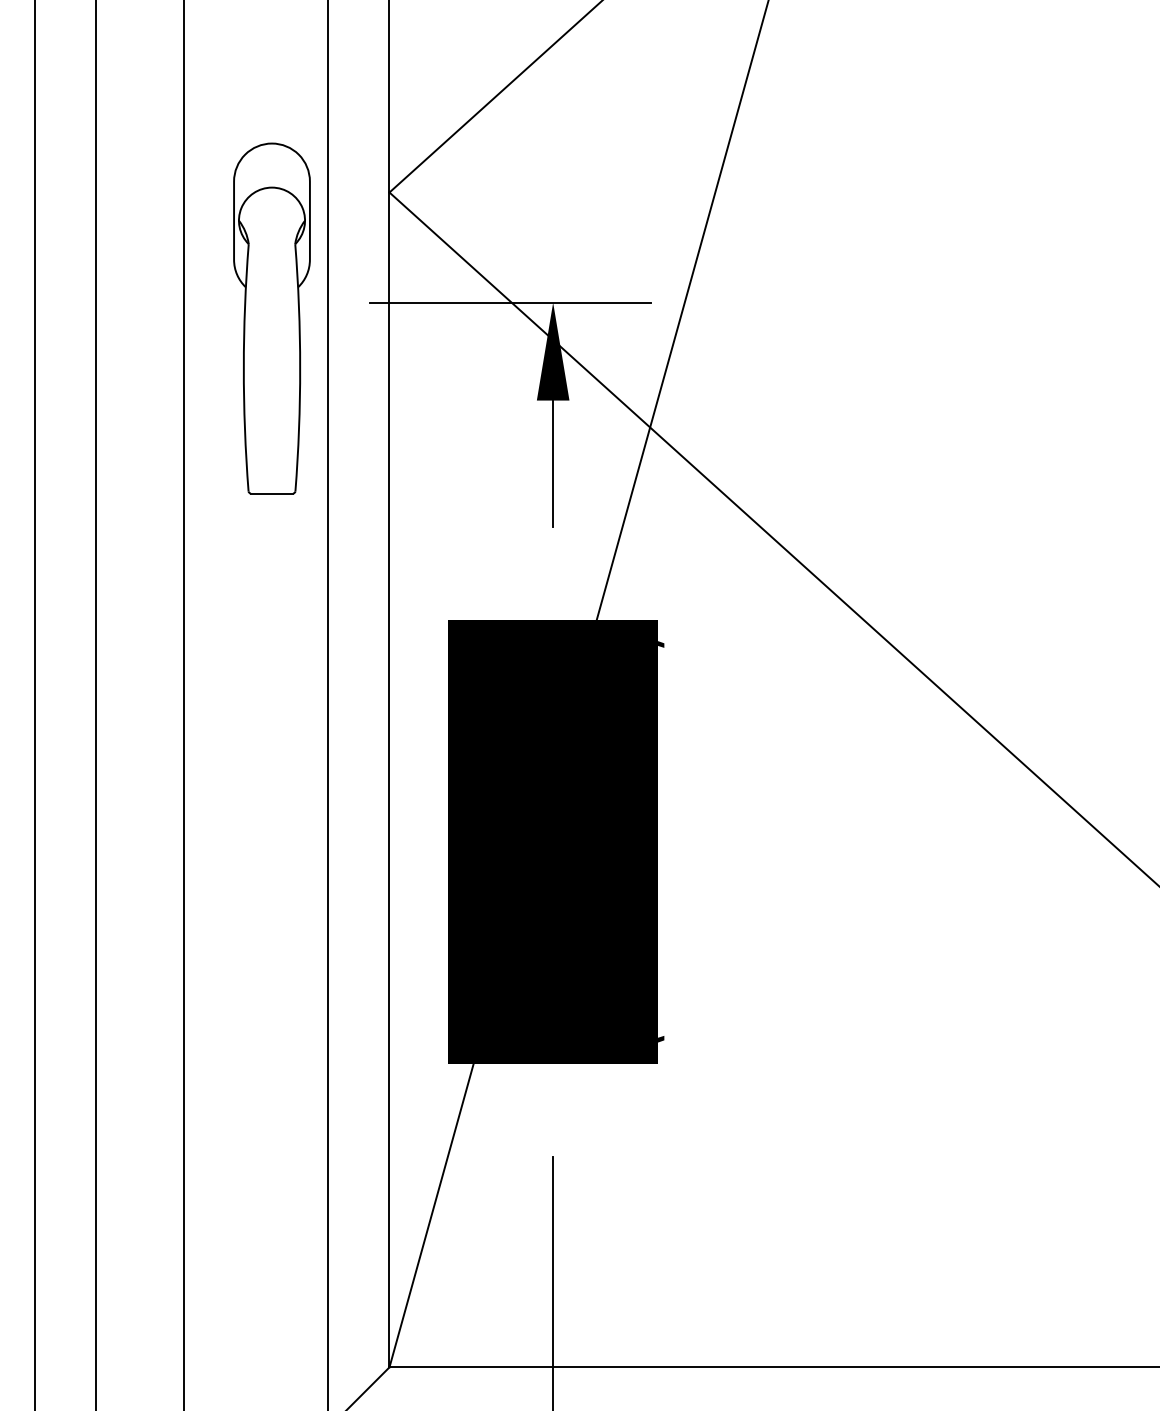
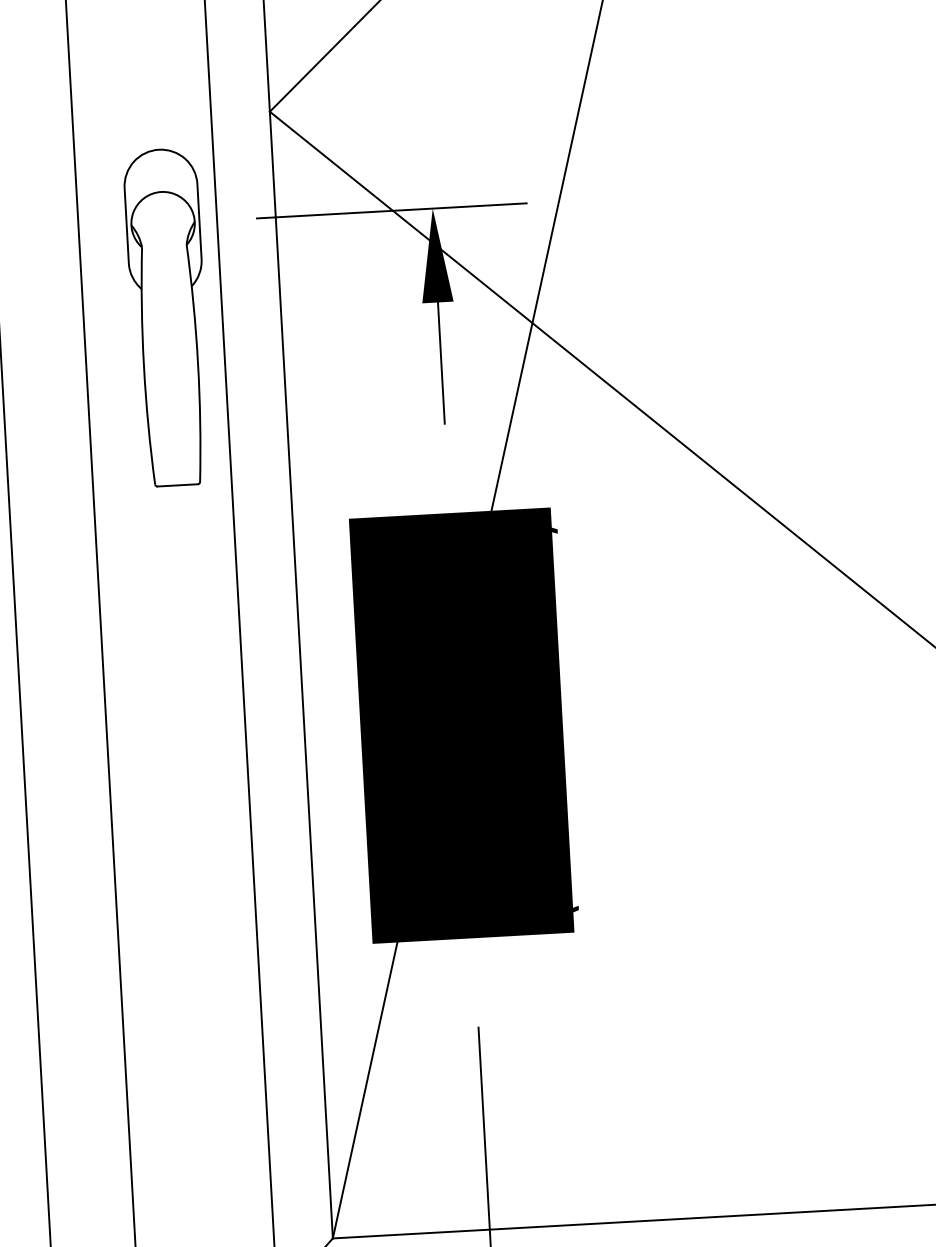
part: (271, 318) -> (167, 317), moved

